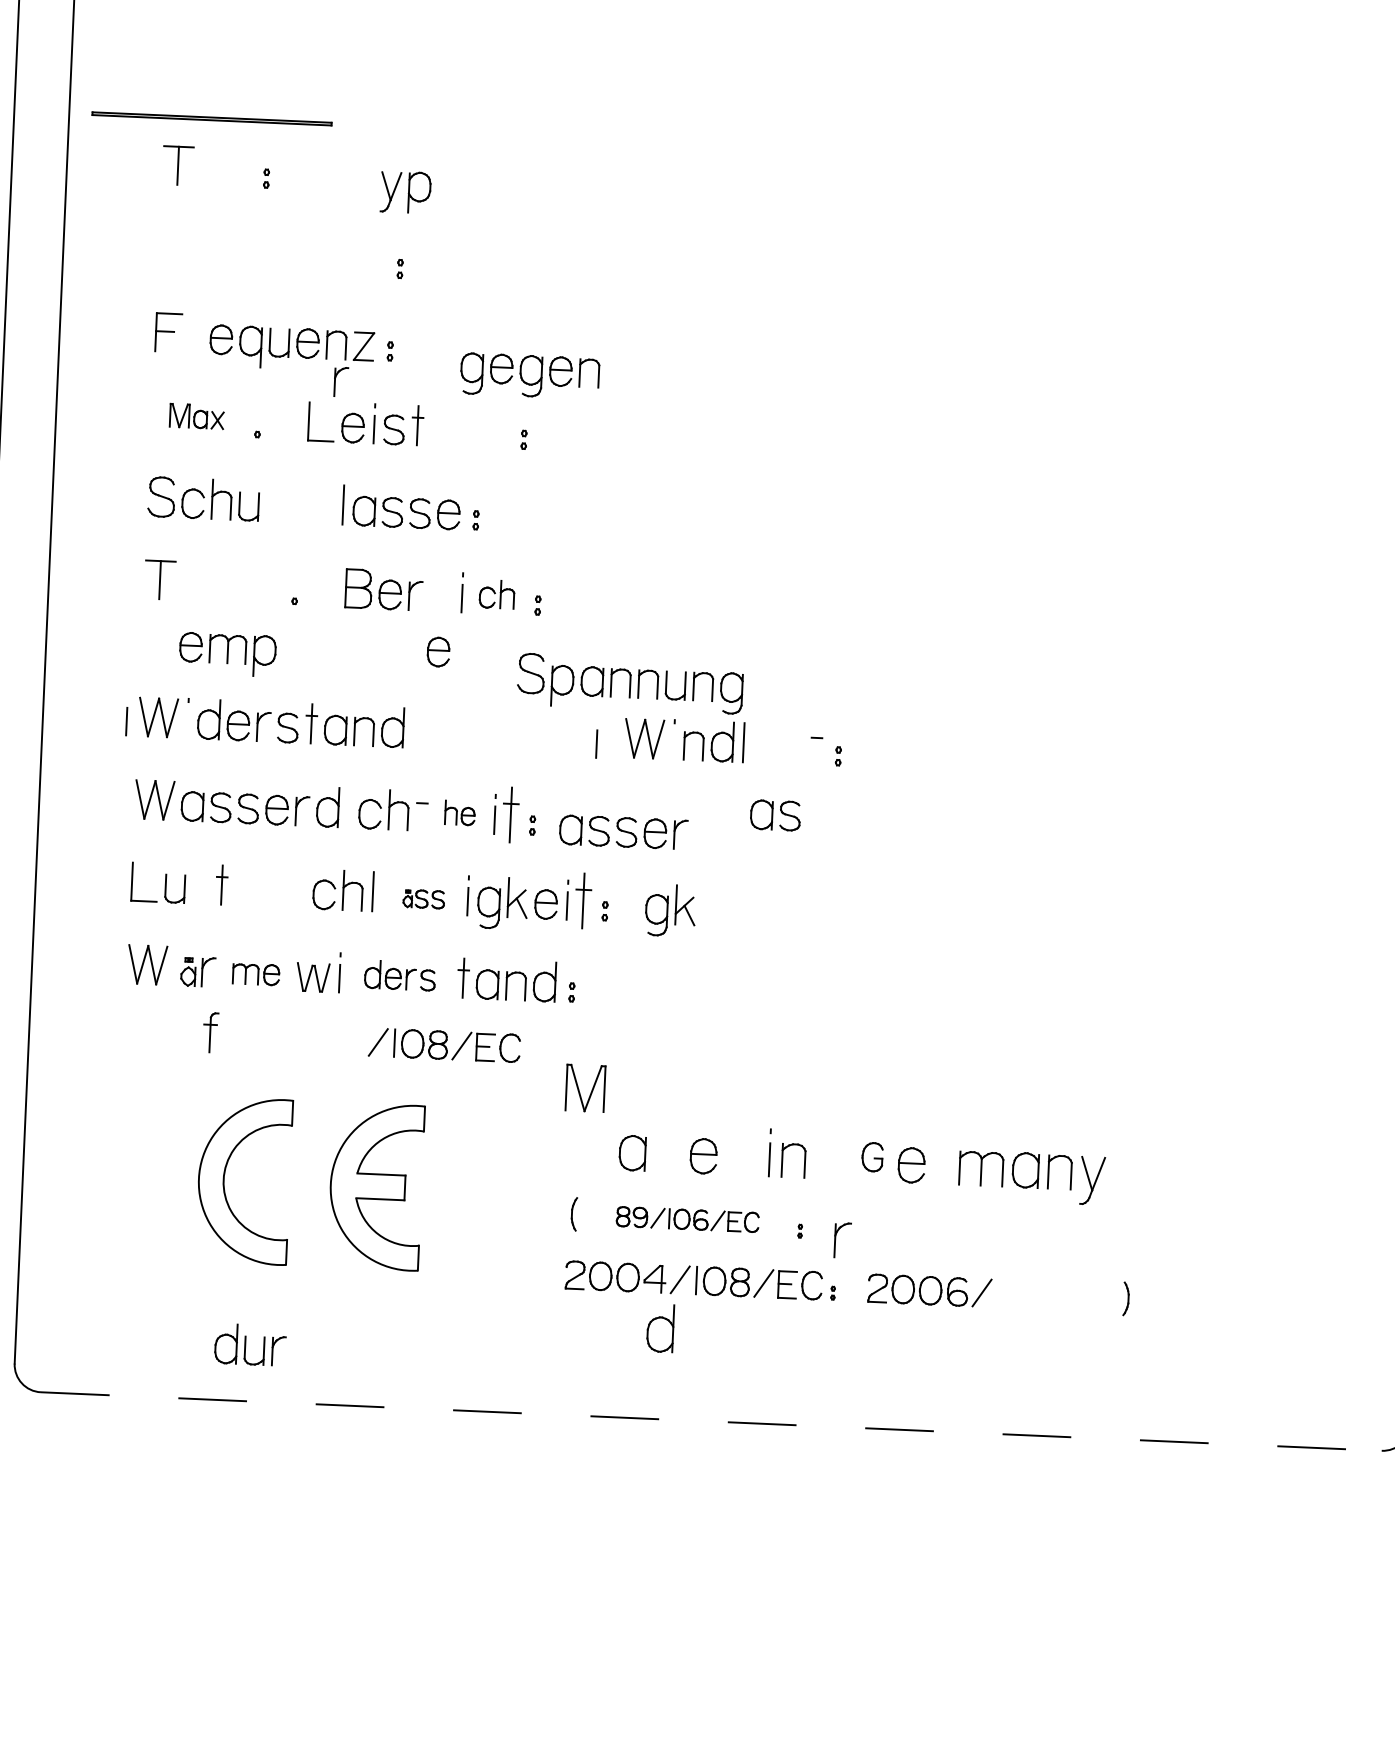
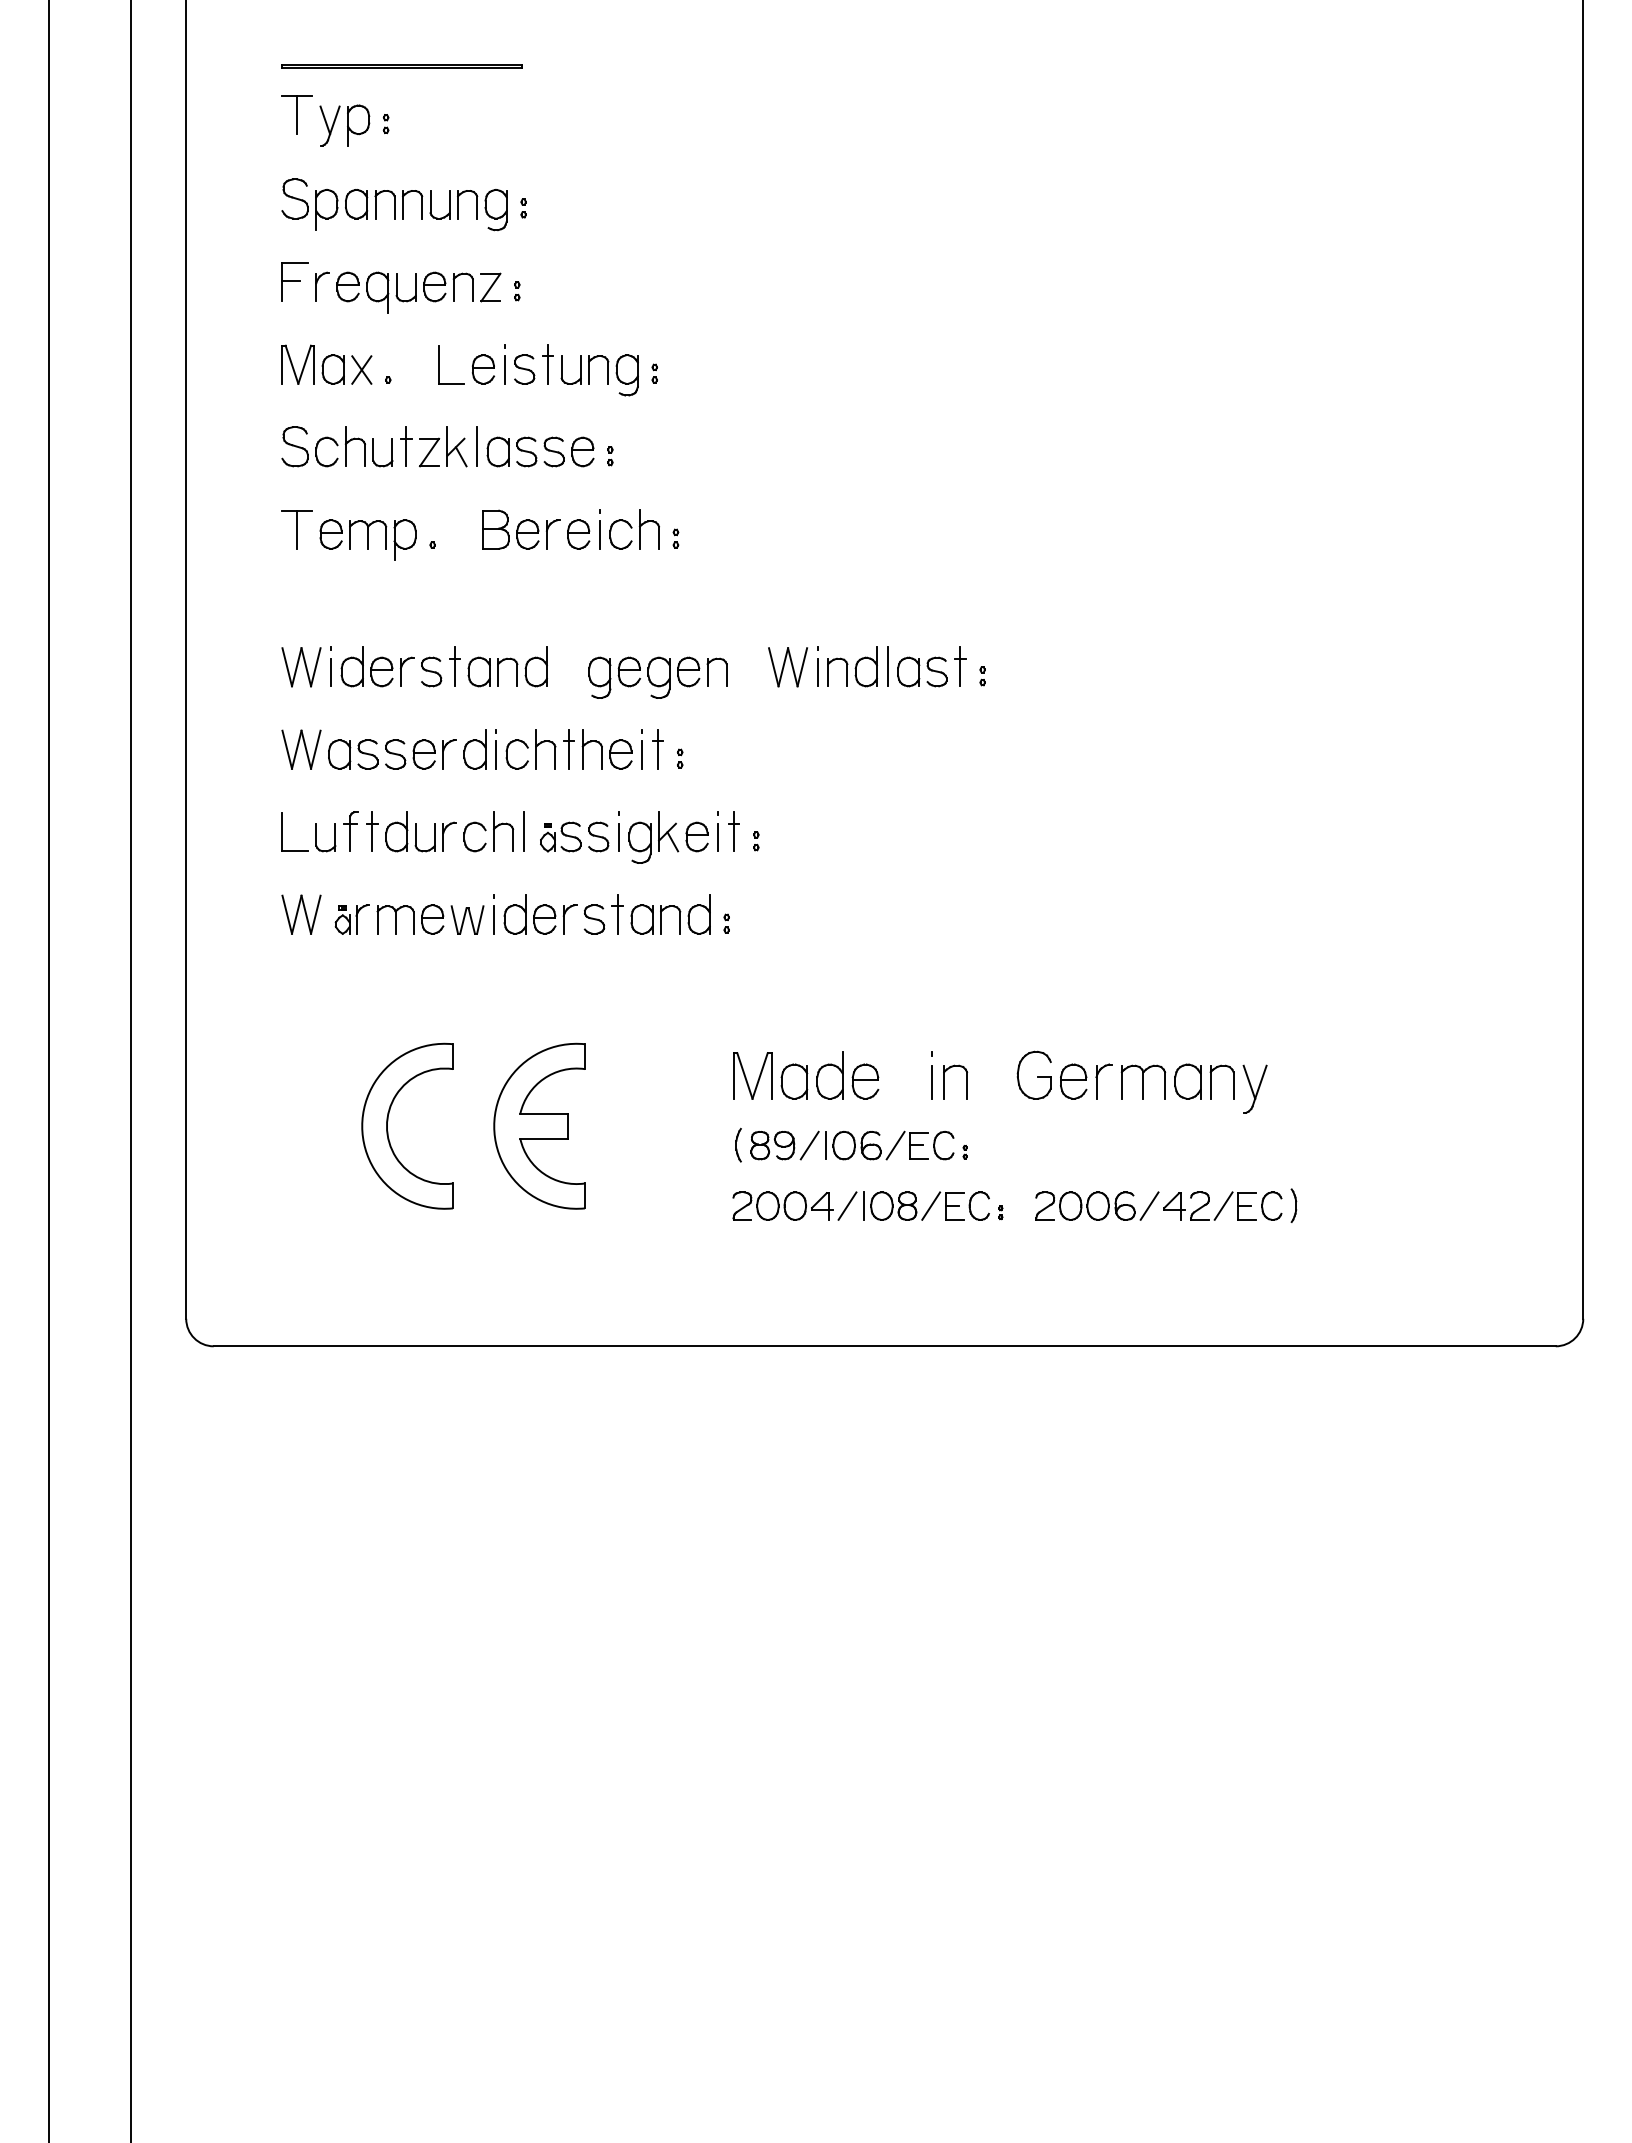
line: (211, 117) -> (401, 65), moved
part: (405, 192) -> (344, 125), moved
part: (529, 375) -> (657, 677), moved
part: (341, 381) -> (322, 286), moved
part: (196, 416) -> (326, 364), size x1.67
part: (476, 439) -> (607, 375), added
part: (299, 502) -> (433, 446), added
part: (496, 594) -> (634, 529), size x1.43
part: (438, 652) -> (578, 534), moved
part: (227, 653) -> (367, 539), moved
part: (630, 683) -> (394, 204), moved
line: (126, 721) -> (330, 672), moved
line: (596, 744) -> (817, 672), moved
line: (816, 745) -> (960, 666), added
line: (348, 808) -> (495, 749), added
line: (422, 810) -> (569, 748), added
part: (459, 813) -> (606, 749), size x1.67
part: (775, 814) -> (922, 671), moved
part: (510, 815) -> (657, 749), size x0.71
part: (623, 832) -> (771, 761), removed
part: (423, 898) -> (574, 836), size x1.67
part: (582, 900) -> (733, 831), size x0.71
part: (670, 910) -> (821, 837), removed
part: (256, 974) -> (410, 919), size x1.43
part: (400, 975) -> (554, 914), size x1.43
part: (210, 1032) -> (350, 831), moved
part: (444, 1044) -> (601, 981), removed
part: (579, 1089) -> (746, 1077), moved
part: (871, 1156) -> (1033, 1074), size x1.67
part: (687, 1219) -> (852, 1145), size x1.43
part: (842, 1240) -> (1103, 1081), moved
part: (1054, 1295) -> (1222, 1205), added
part: (660, 1328) -> (829, 1075), moved
part: (250, 1344) -> (420, 831), moved
line: (712, 1421) -> (885, 1346), dashed -> solid

